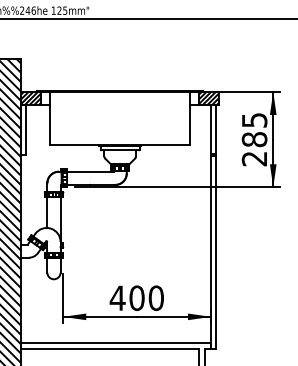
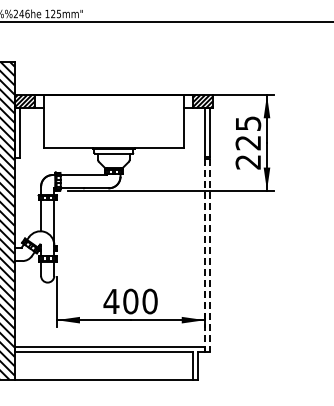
text: (254, 139) -> (248, 142), 285 -> 225
line: (210, 252) -> (204, 255), solid -> dashed
line: (216, 252) -> (210, 255), solid -> dashed

